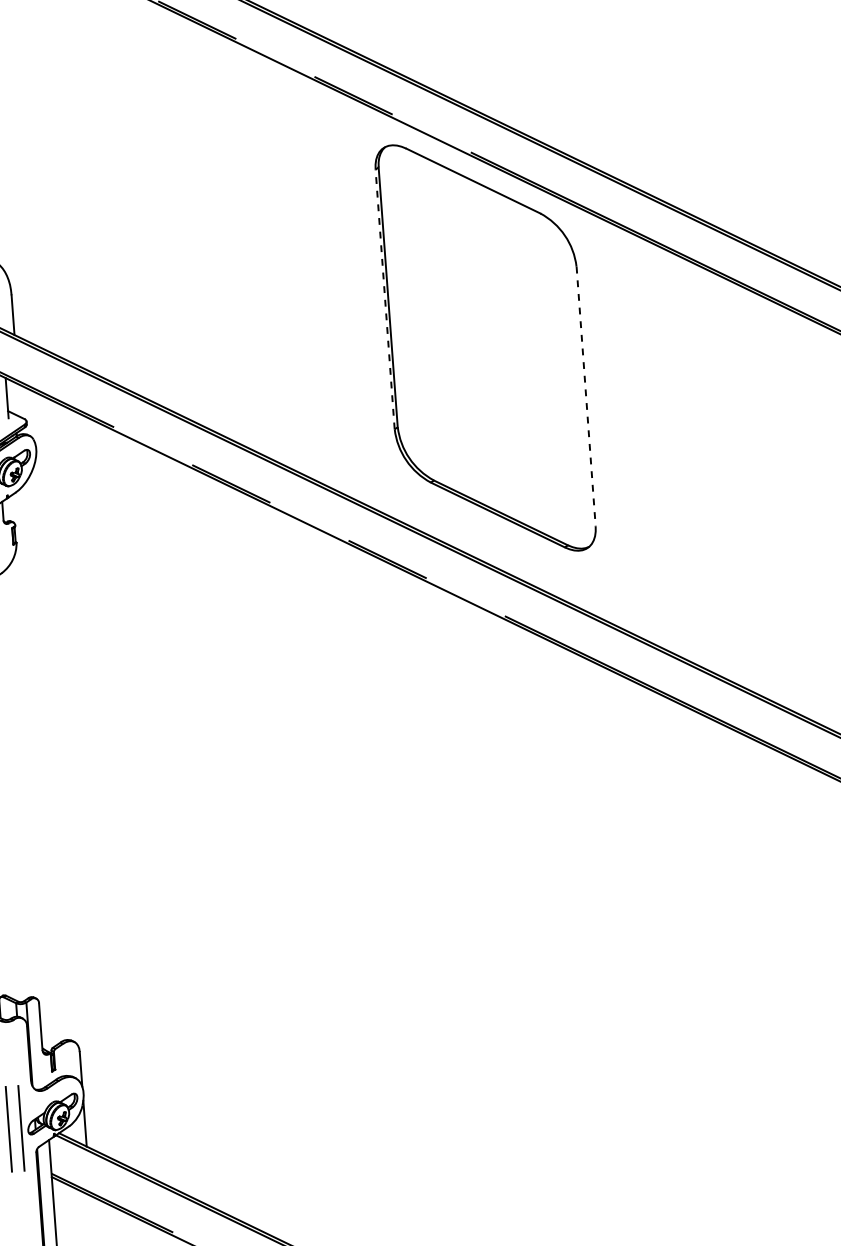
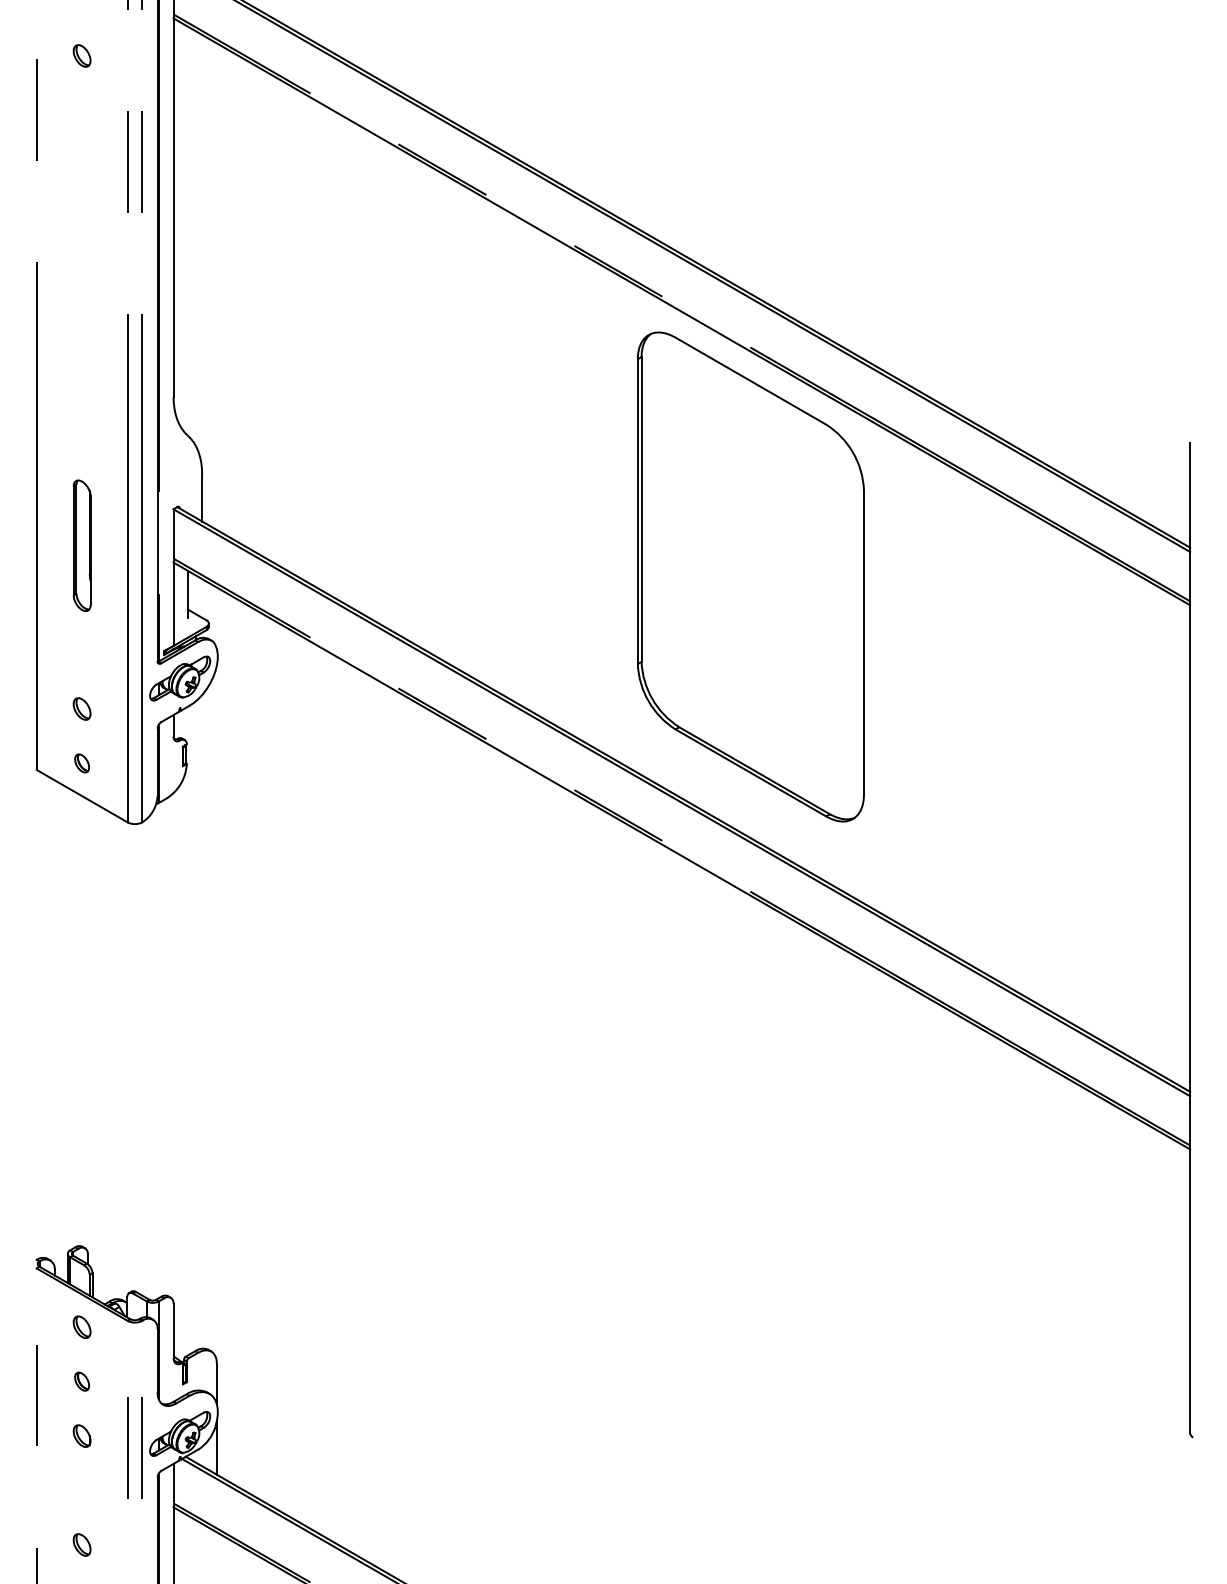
line: (384, 299) -> (637, 511), dashed -> solid
line: (586, 396) -> (864, 642), dashed -> solid

